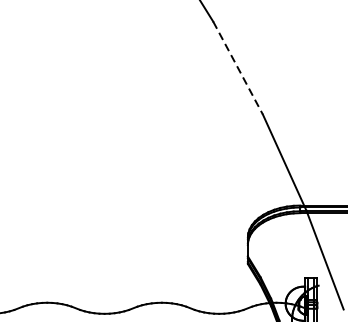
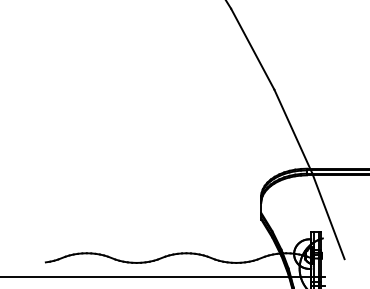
line: (237, 68) -> (252, 49), dashed -> solid

